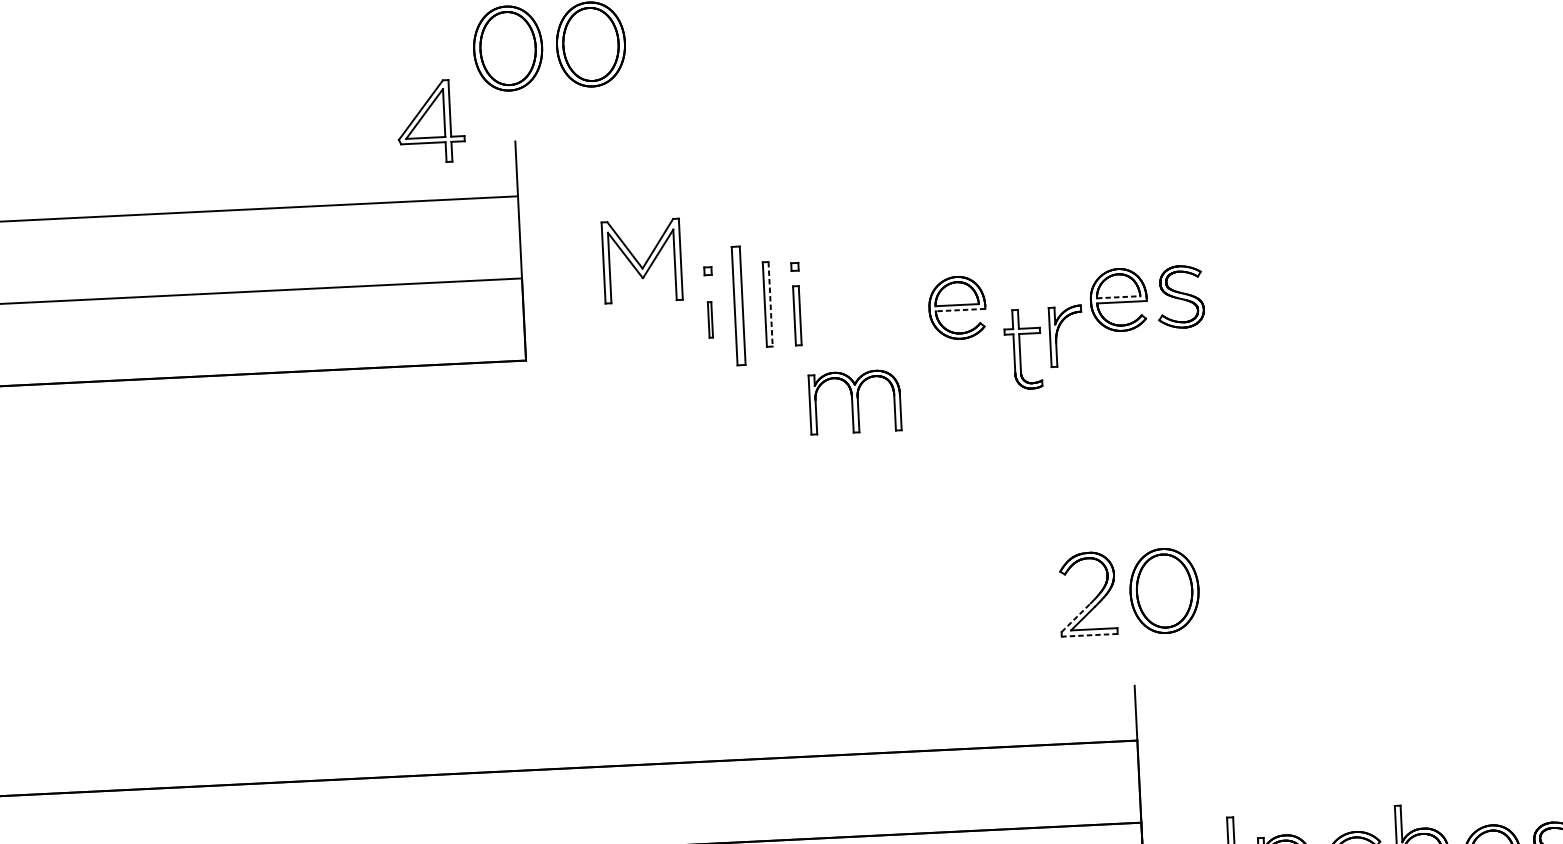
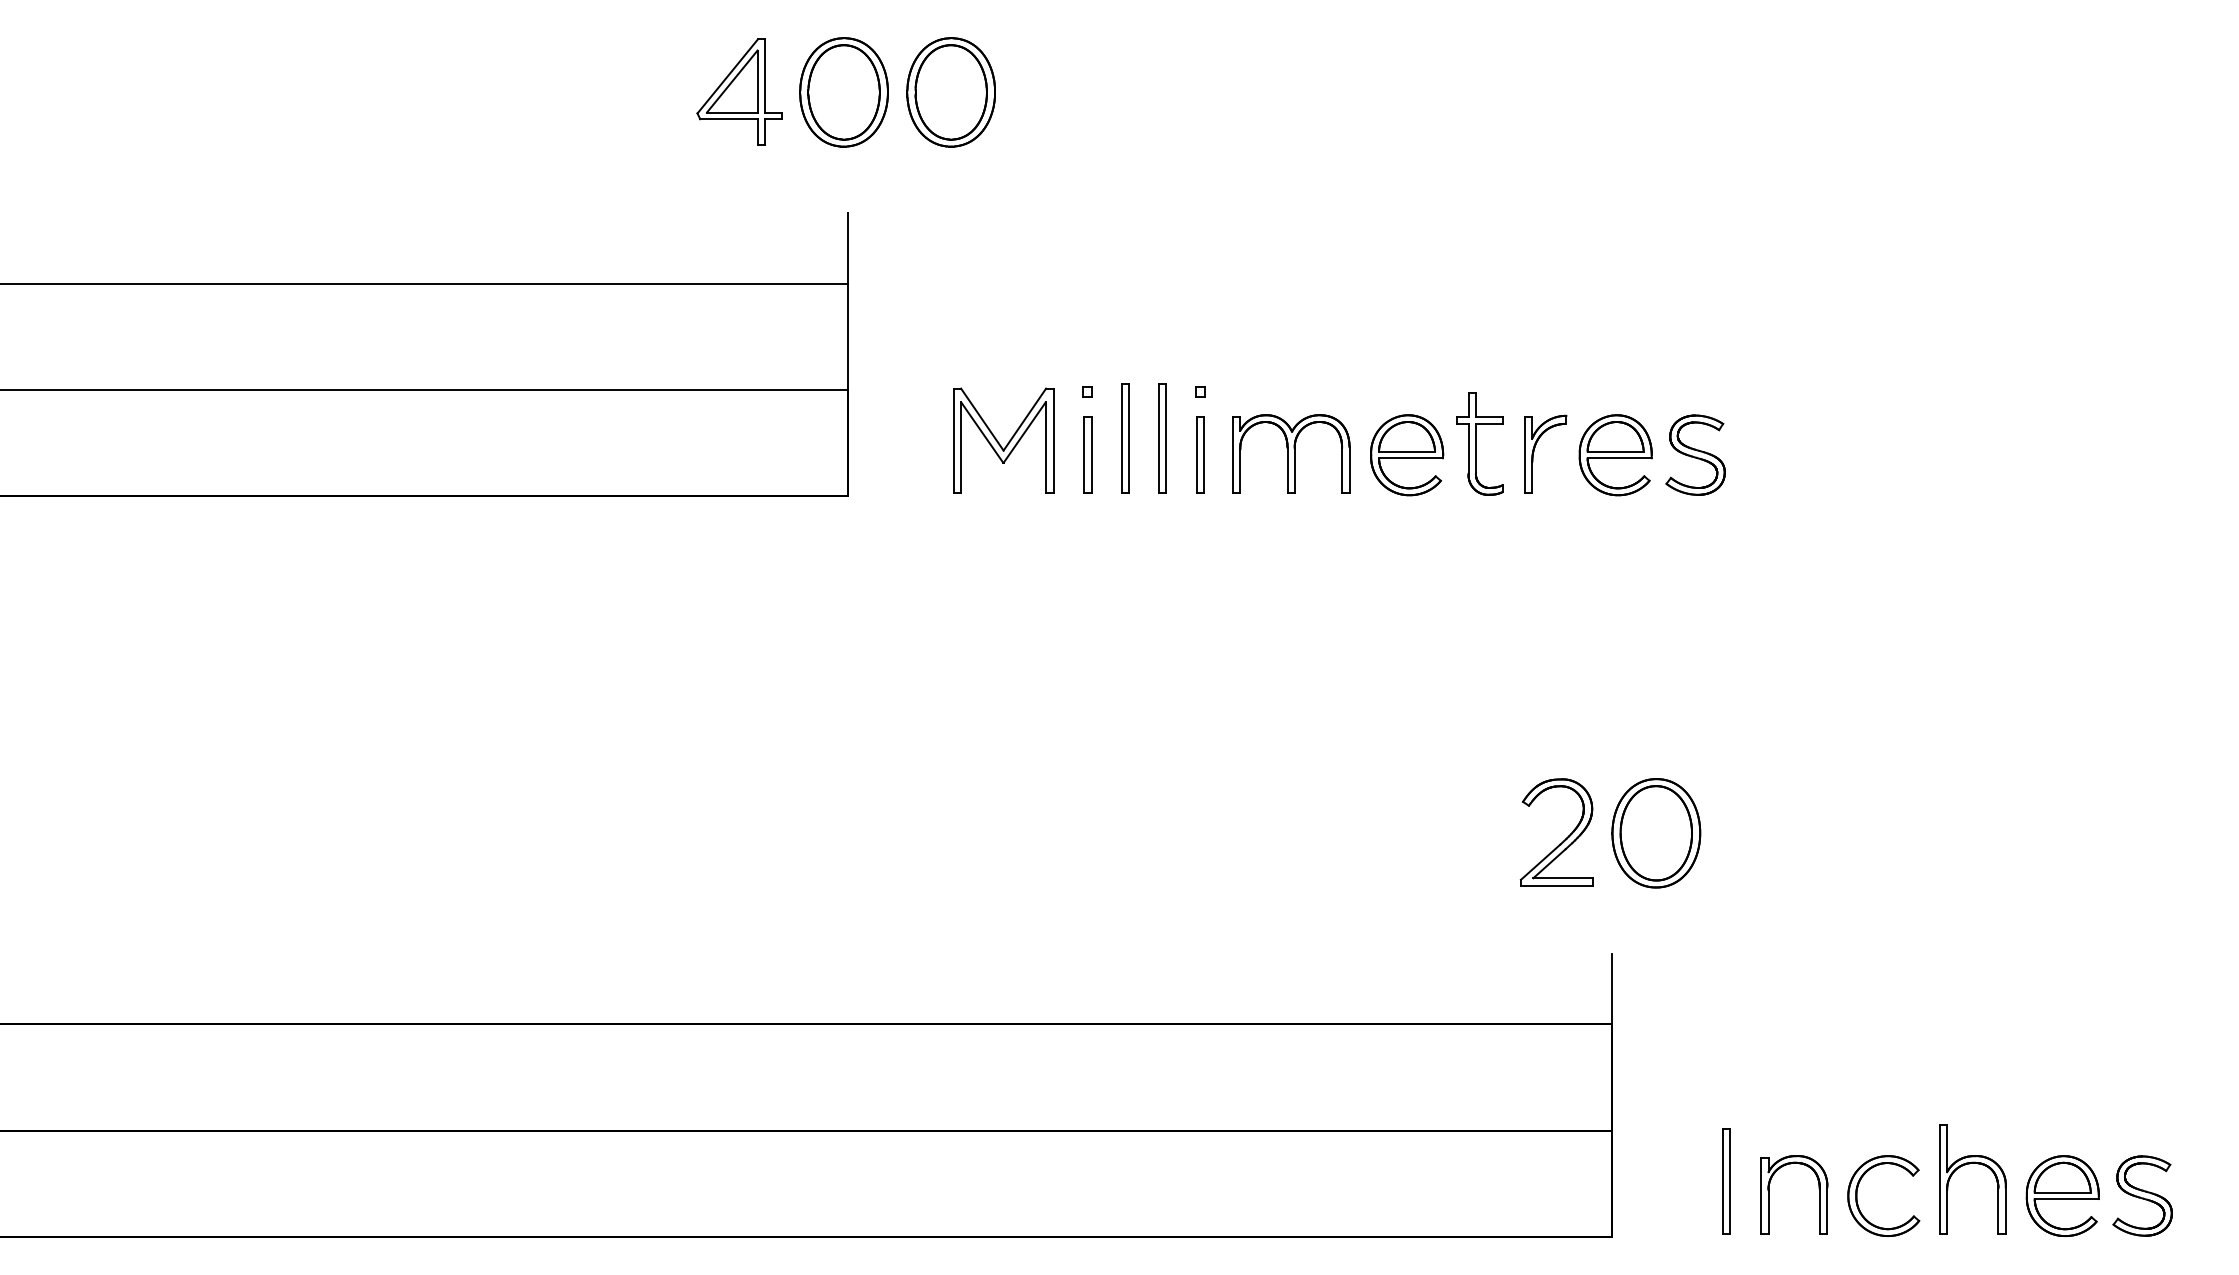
part: (430, 121) -> (739, 91), moved
part: (642, 260) -> (1003, 440), moved
line: (1119, 297) -> (1616, 451), dashed -> solid
line: (770, 304) -> (1166, 438), dashed -> solid
part: (738, 305) -> (1125, 438), size x0.71
line: (960, 310) -> (1411, 458), dashed -> solid
part: (710, 319) -> (1087, 454), size x1.67
part: (1057, 335) -> (1534, 452), moved
part: (1022, 349) -> (1479, 443), moved
part: (855, 401) -> (1291, 453), moved
line: (1076, 617) -> (1541, 861), dashed -> solid
line: (1089, 635) -> (1556, 885), dashed -> solid

